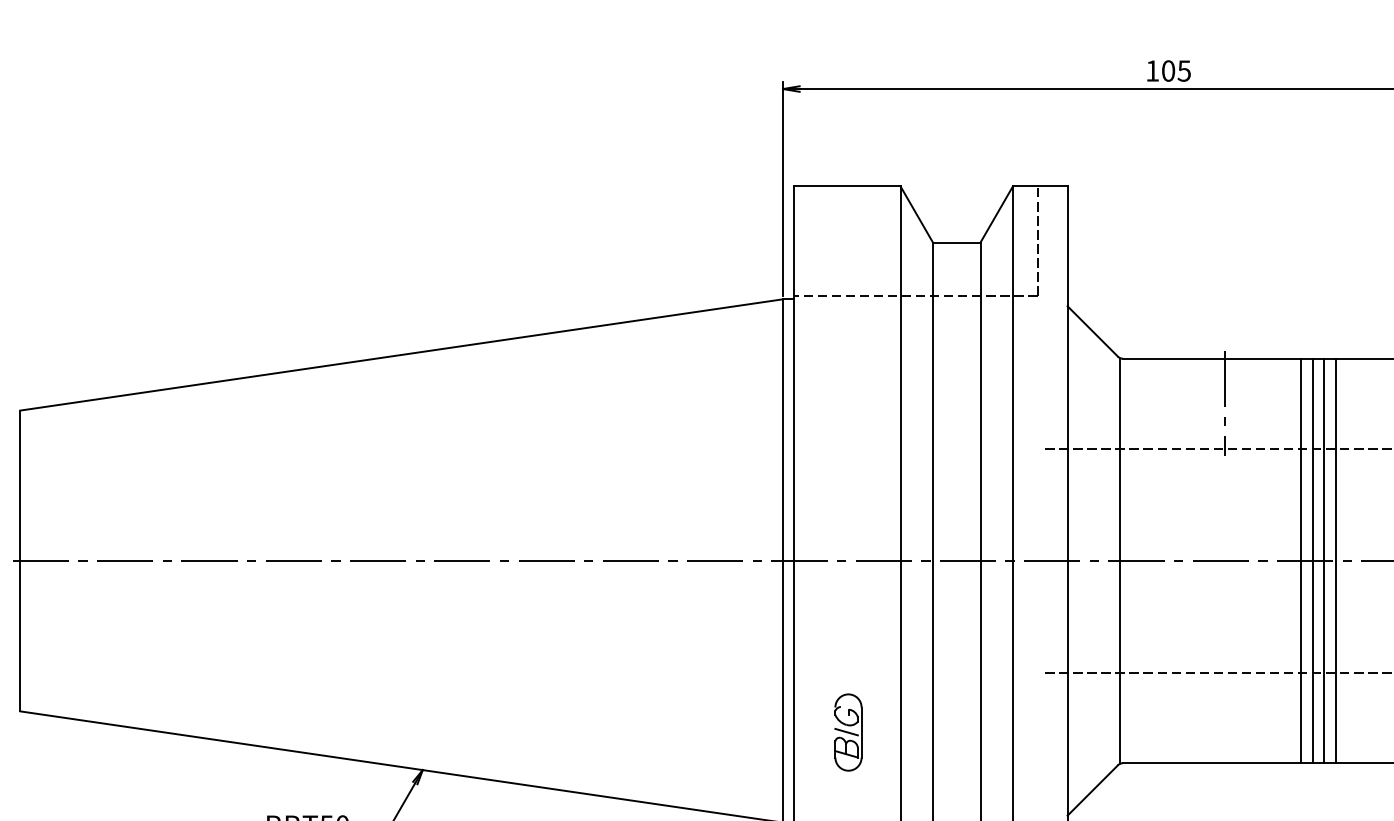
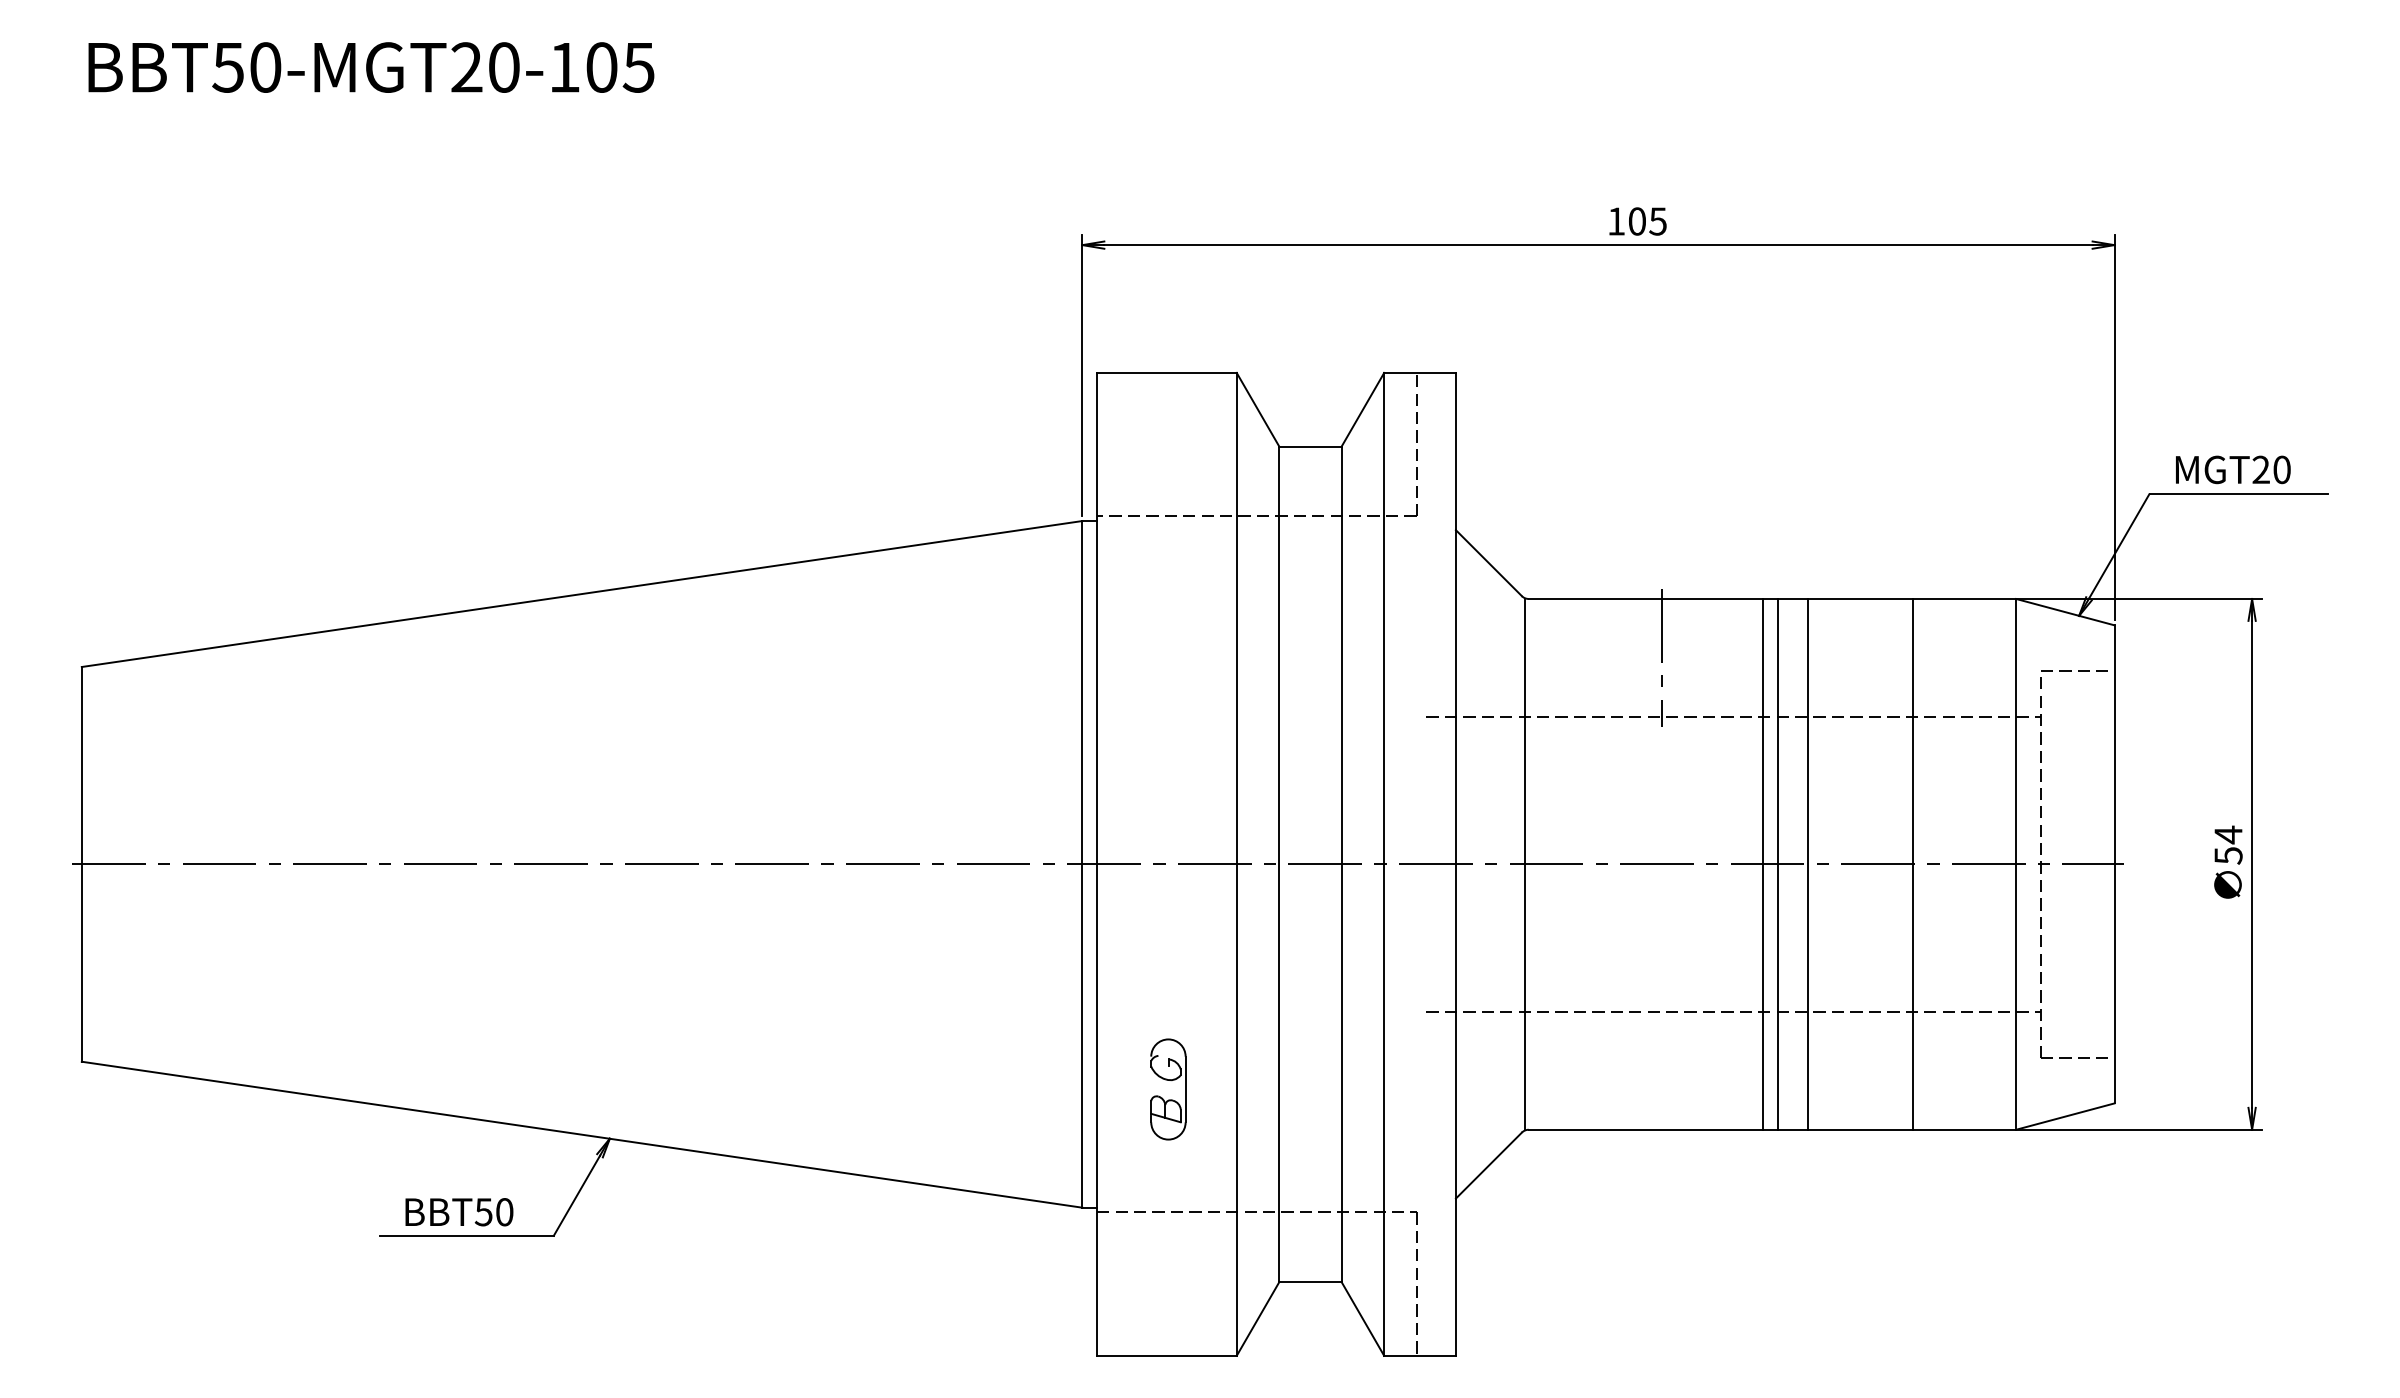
text: (1168, 71) -> (1637, 221), moved
line: (1324, 560) -> (1792, 863), removed
line: (846, 731) -> (1165, 1088), removed

